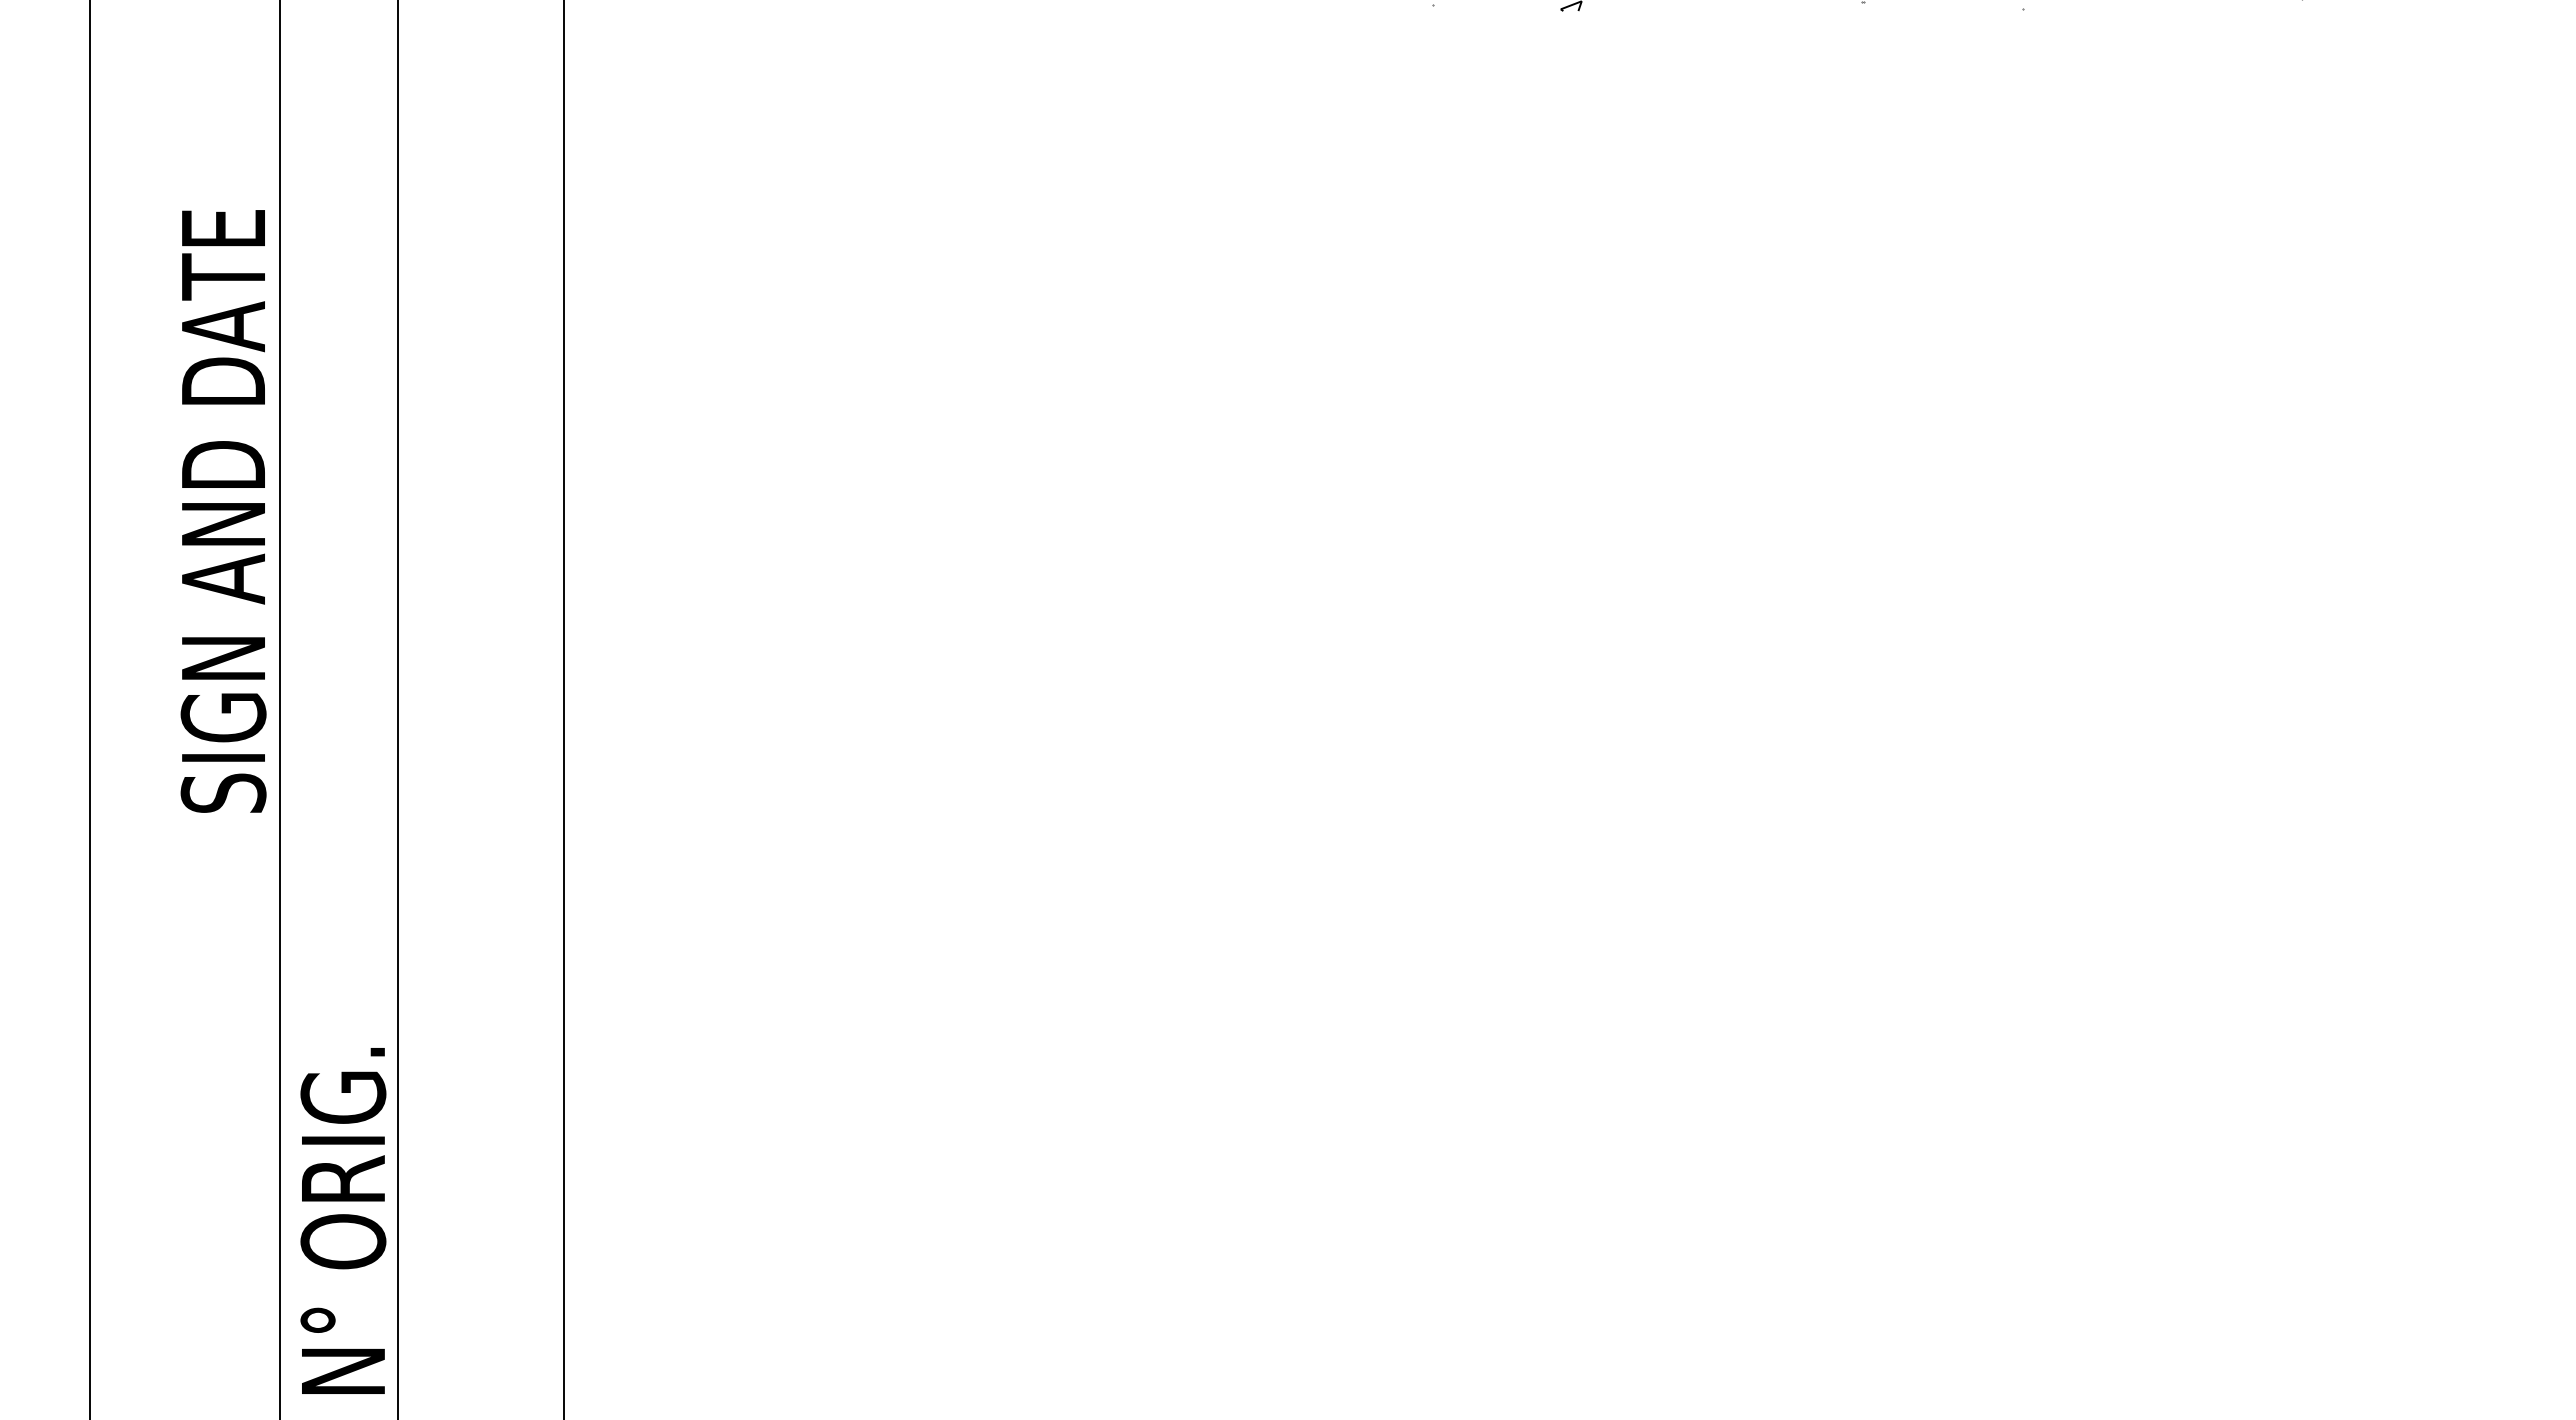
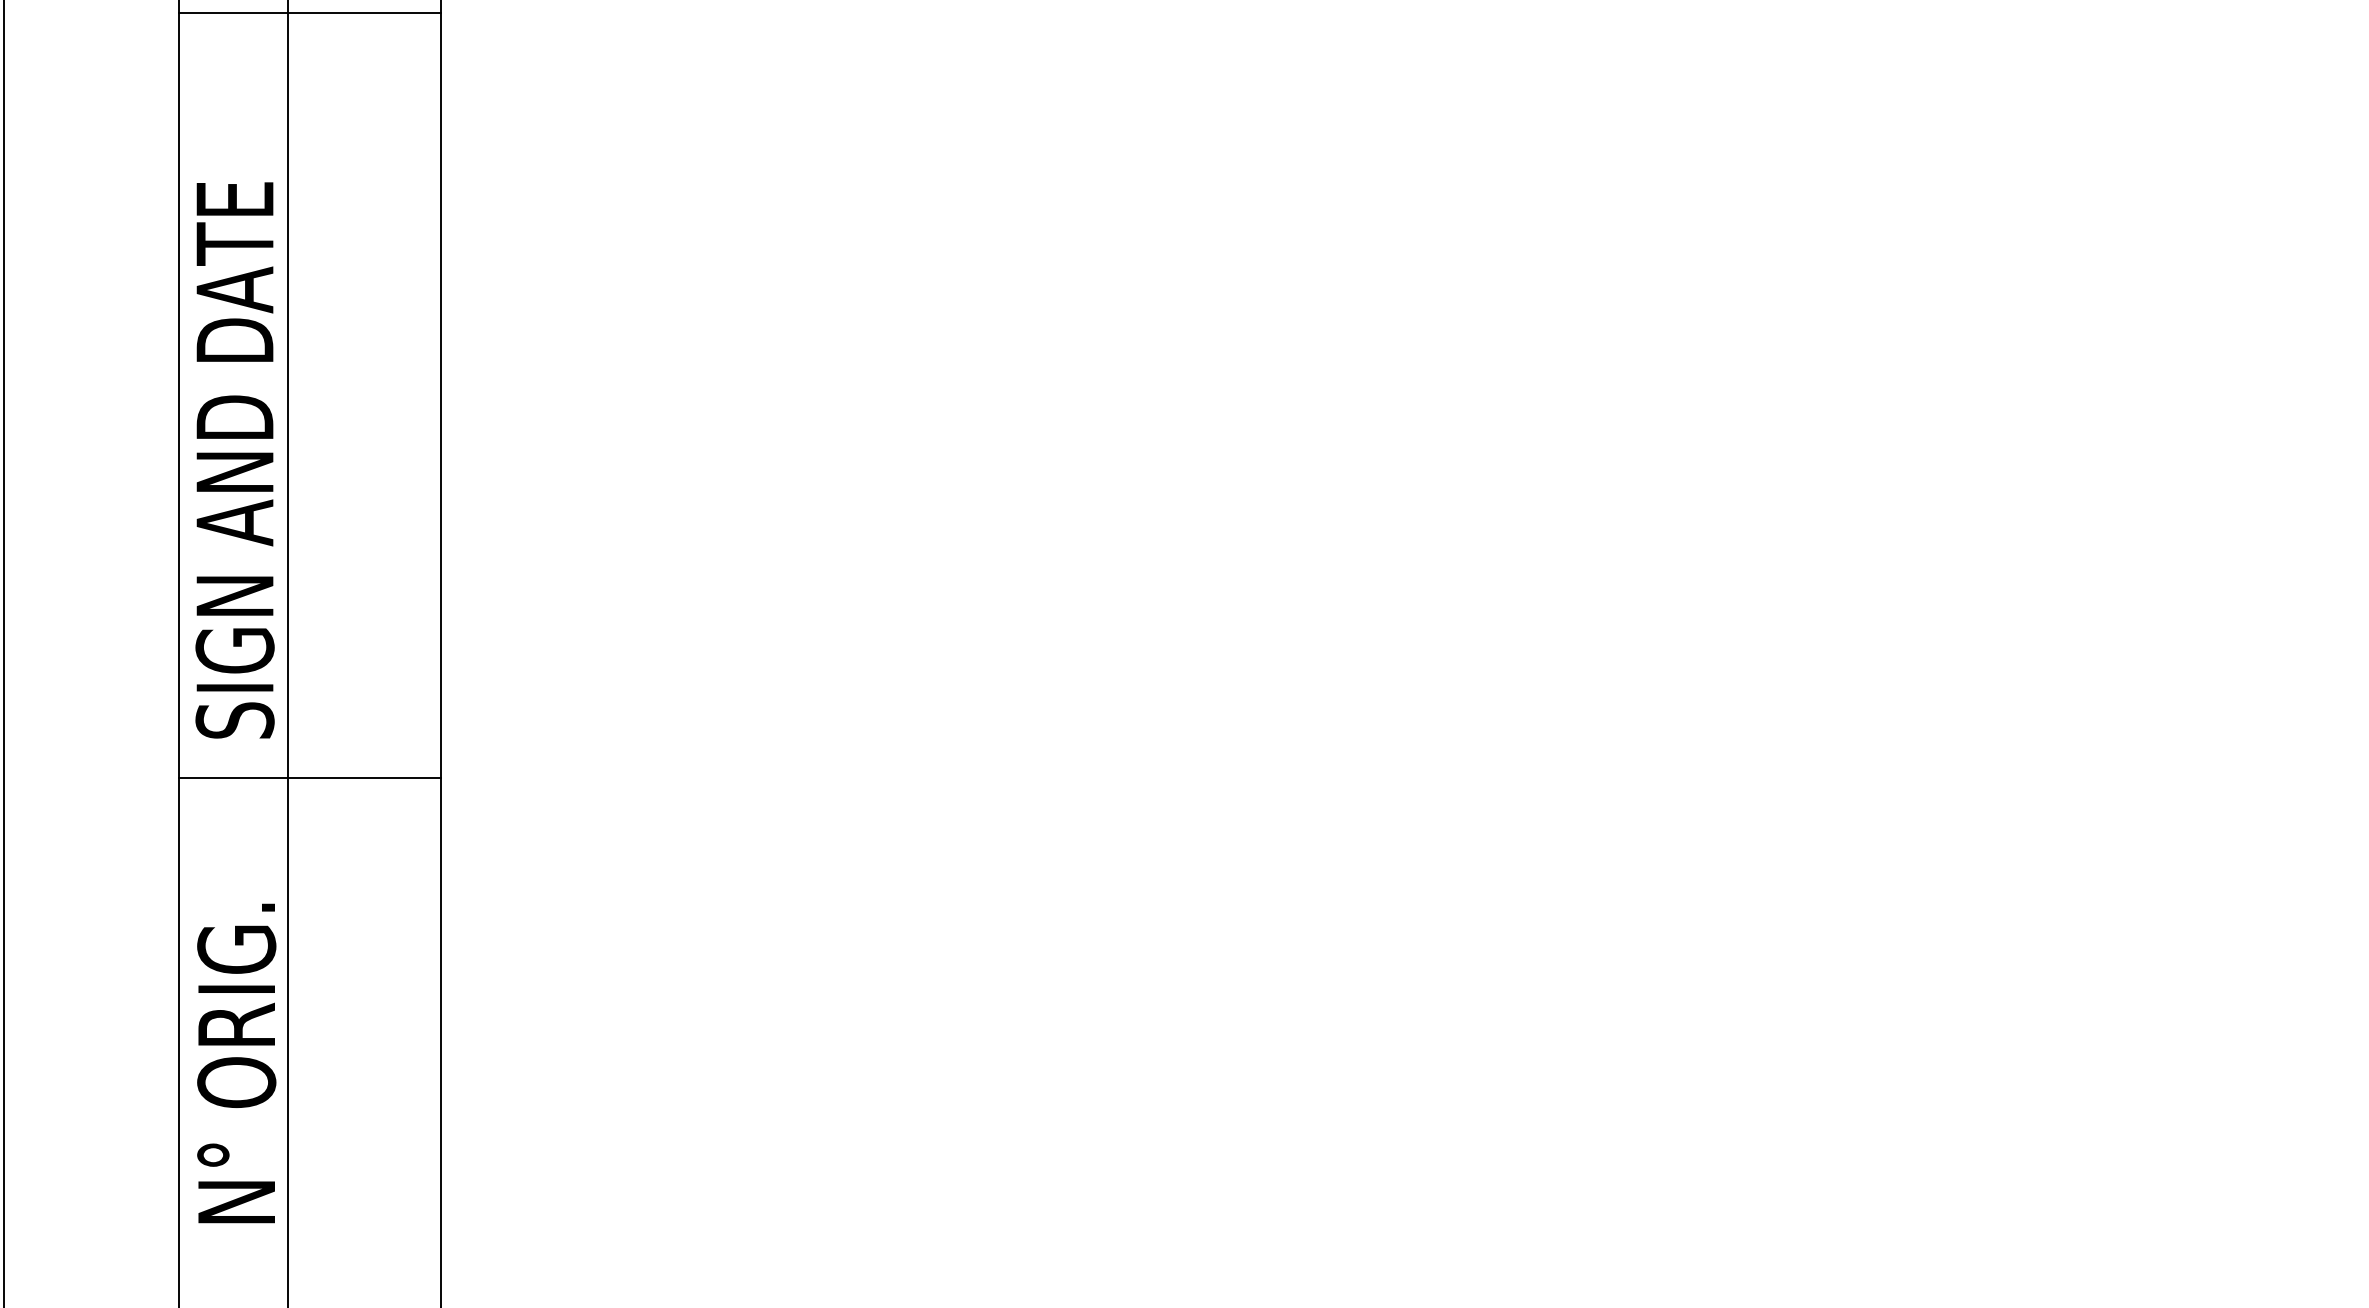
line: (421, 26) -> (309, 12), added
text: (223, 511) -> (234, 460), moved
line: (421, 855) -> (309, 777), added
text: (343, 1220) -> (236, 1063), moved

